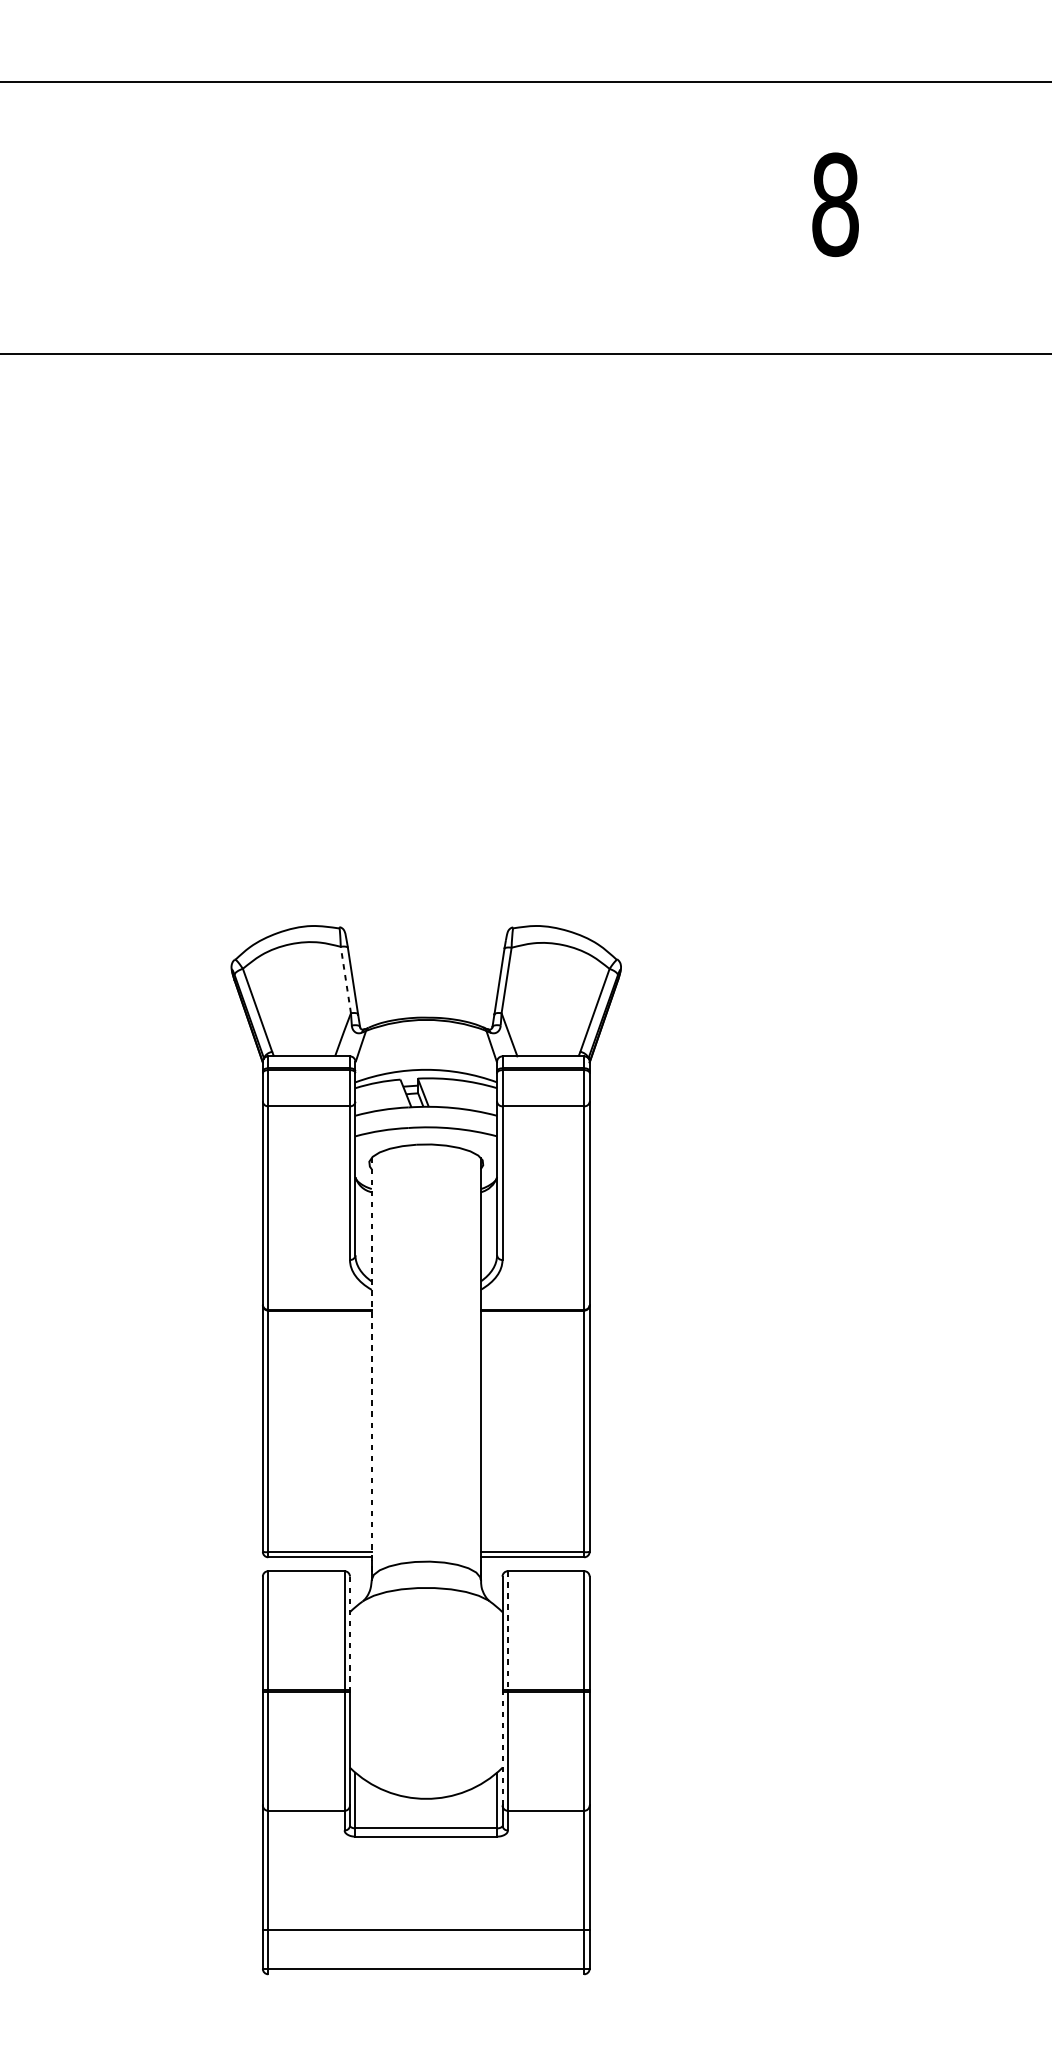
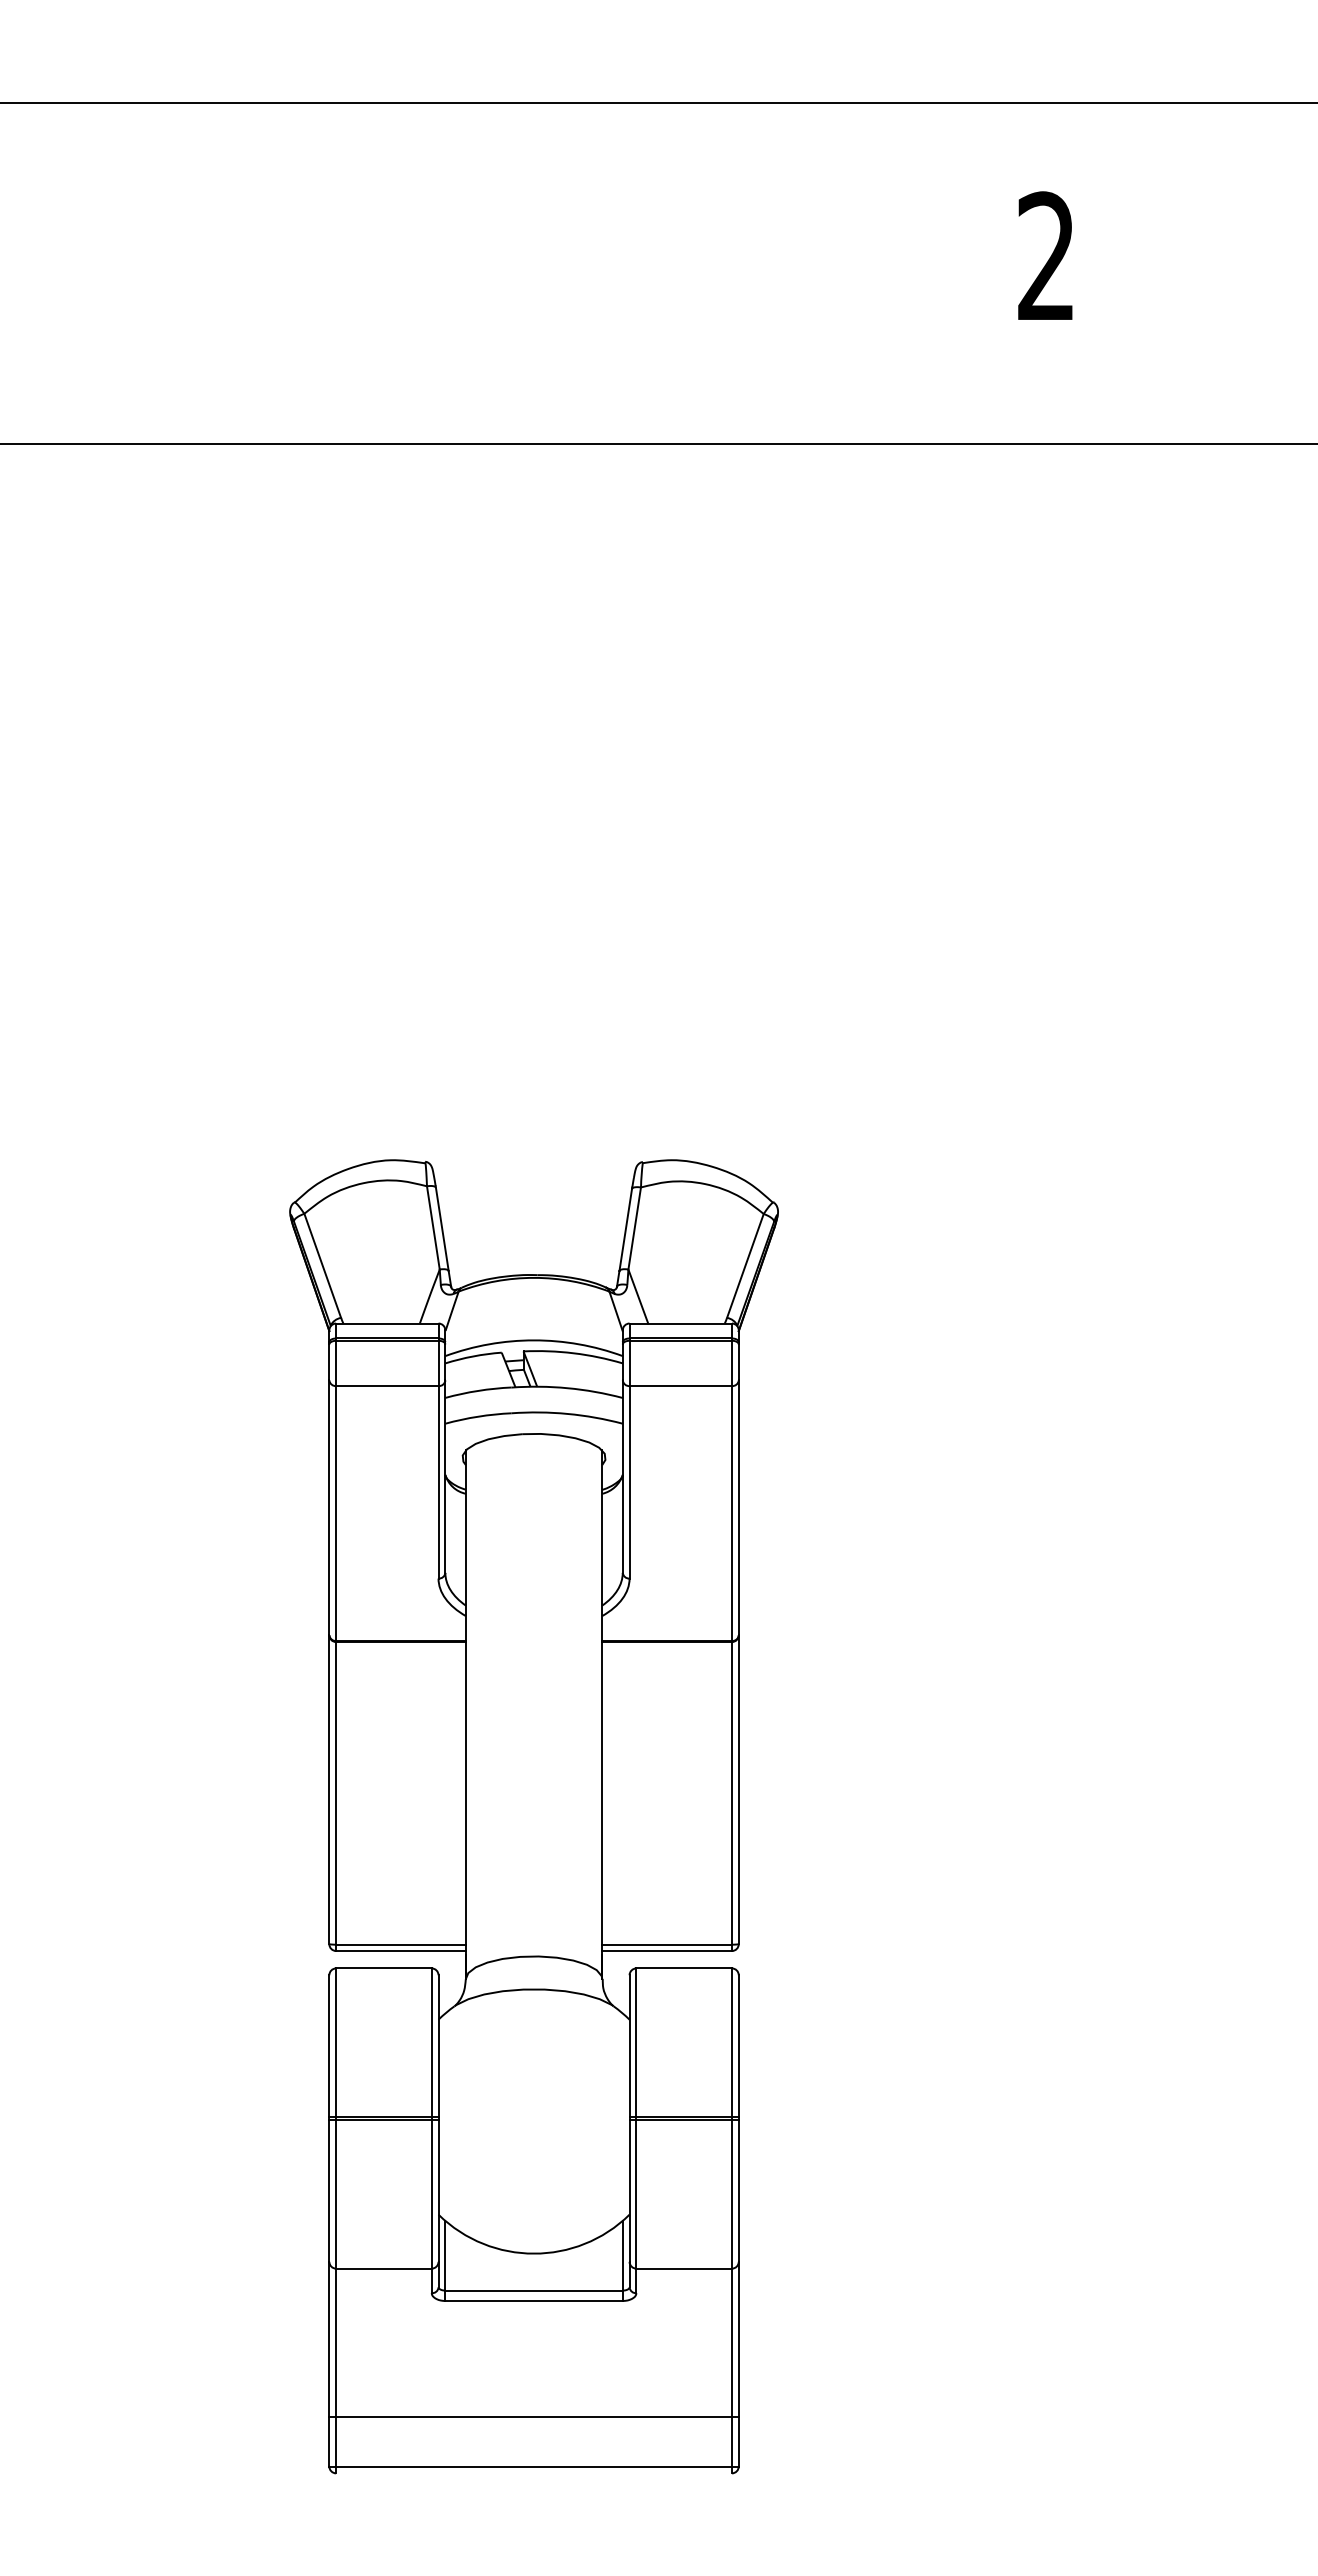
text: (835, 204) -> (1046, 256), 8 -> 2
line: (345, 979) -> (433, 1227), dashed -> solid
line: (371, 1369) -> (465, 1715), dashed -> solid
line: (508, 1631) -> (636, 2043), dashed -> solid
line: (349, 1633) -> (438, 2046), dashed -> solid
line: (502, 1748) -> (629, 2190), dashed -> solid

